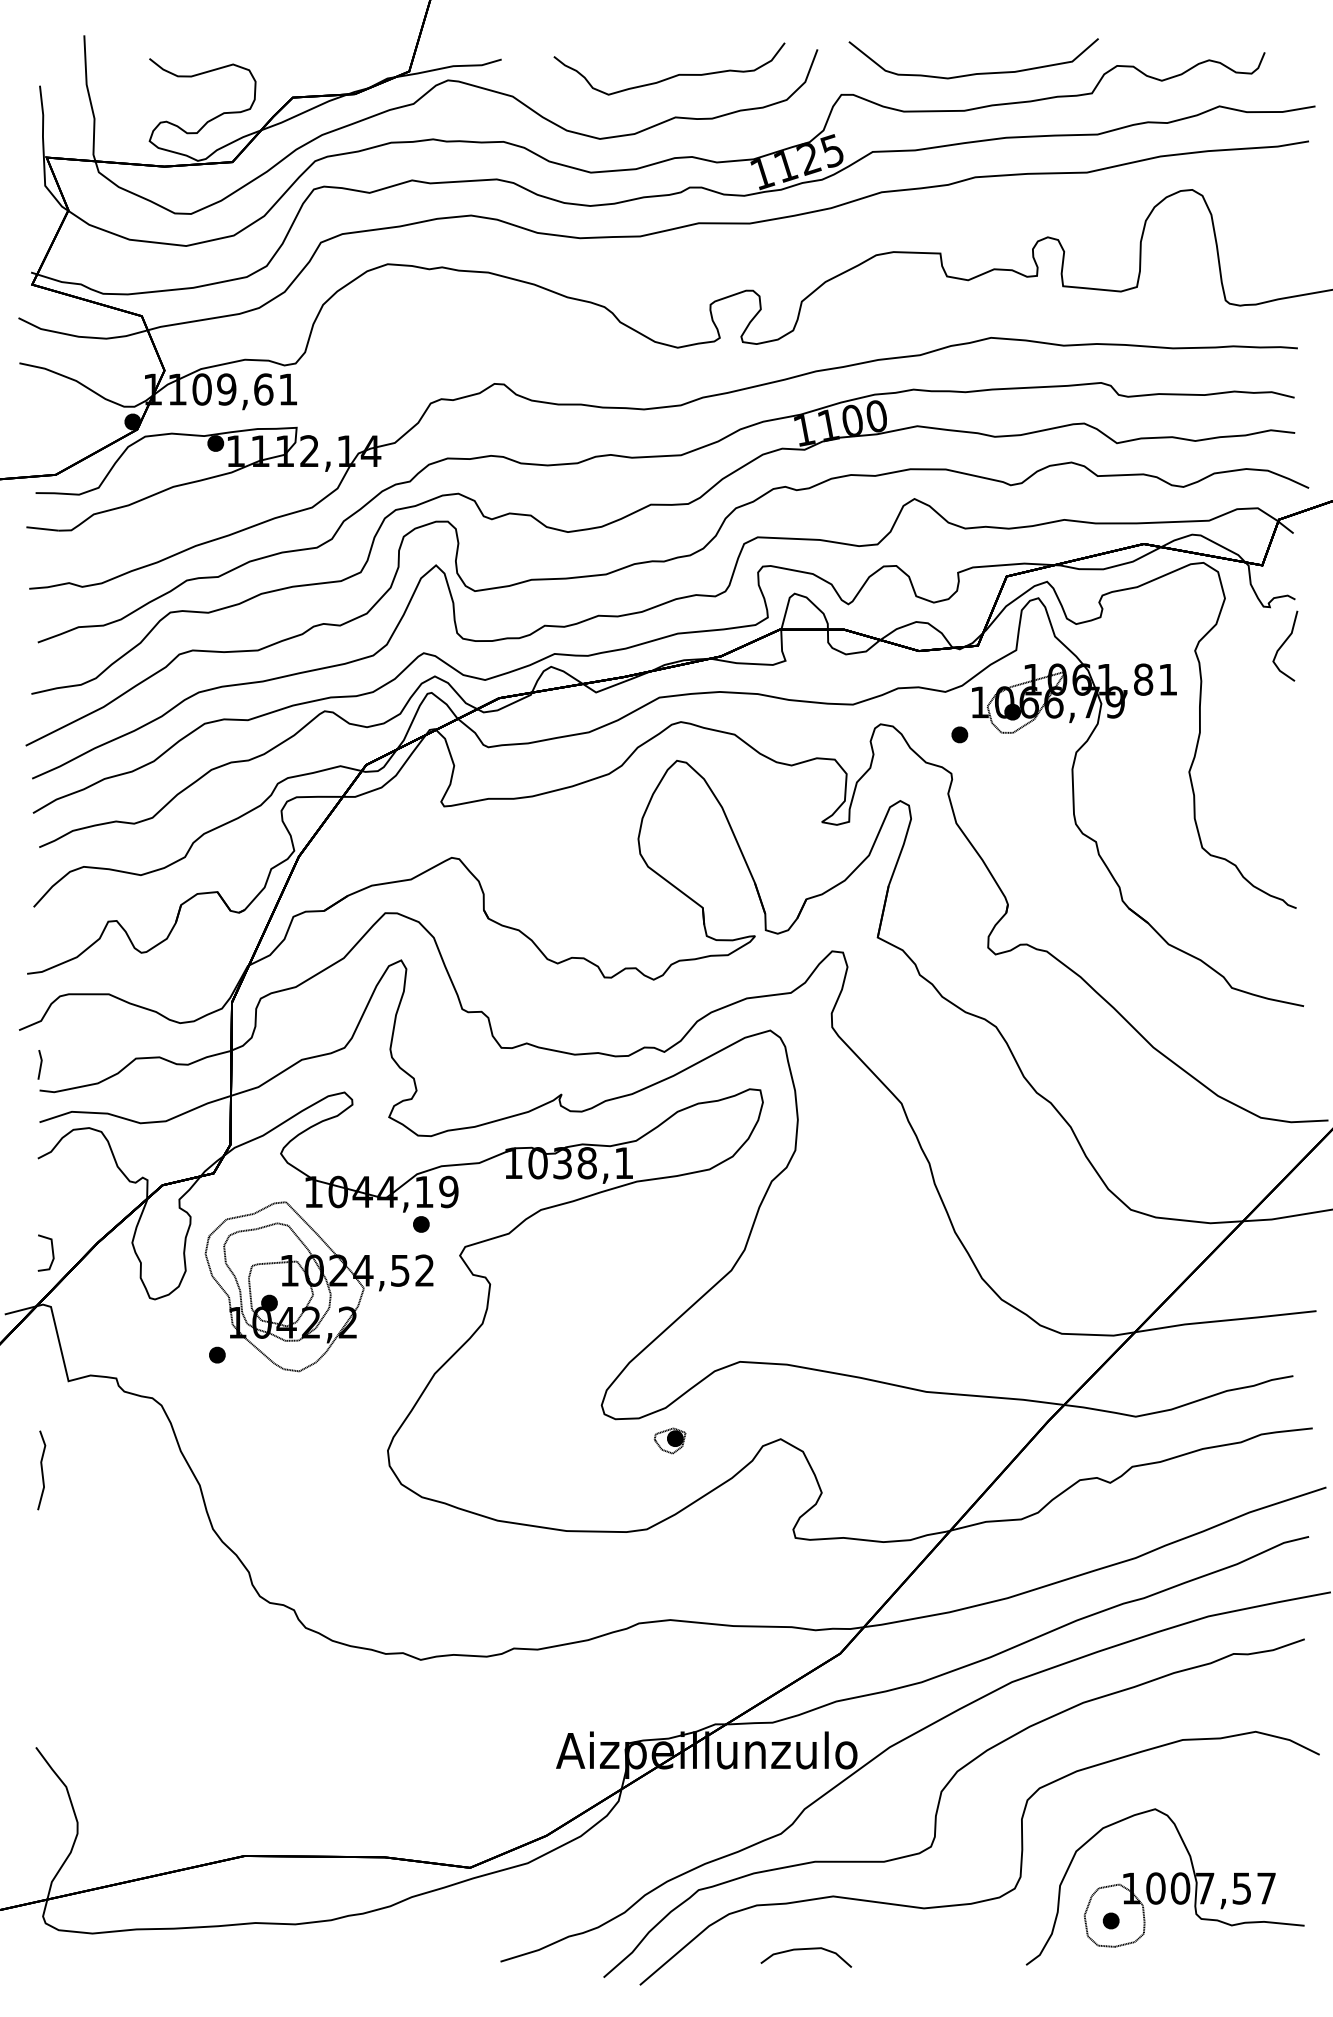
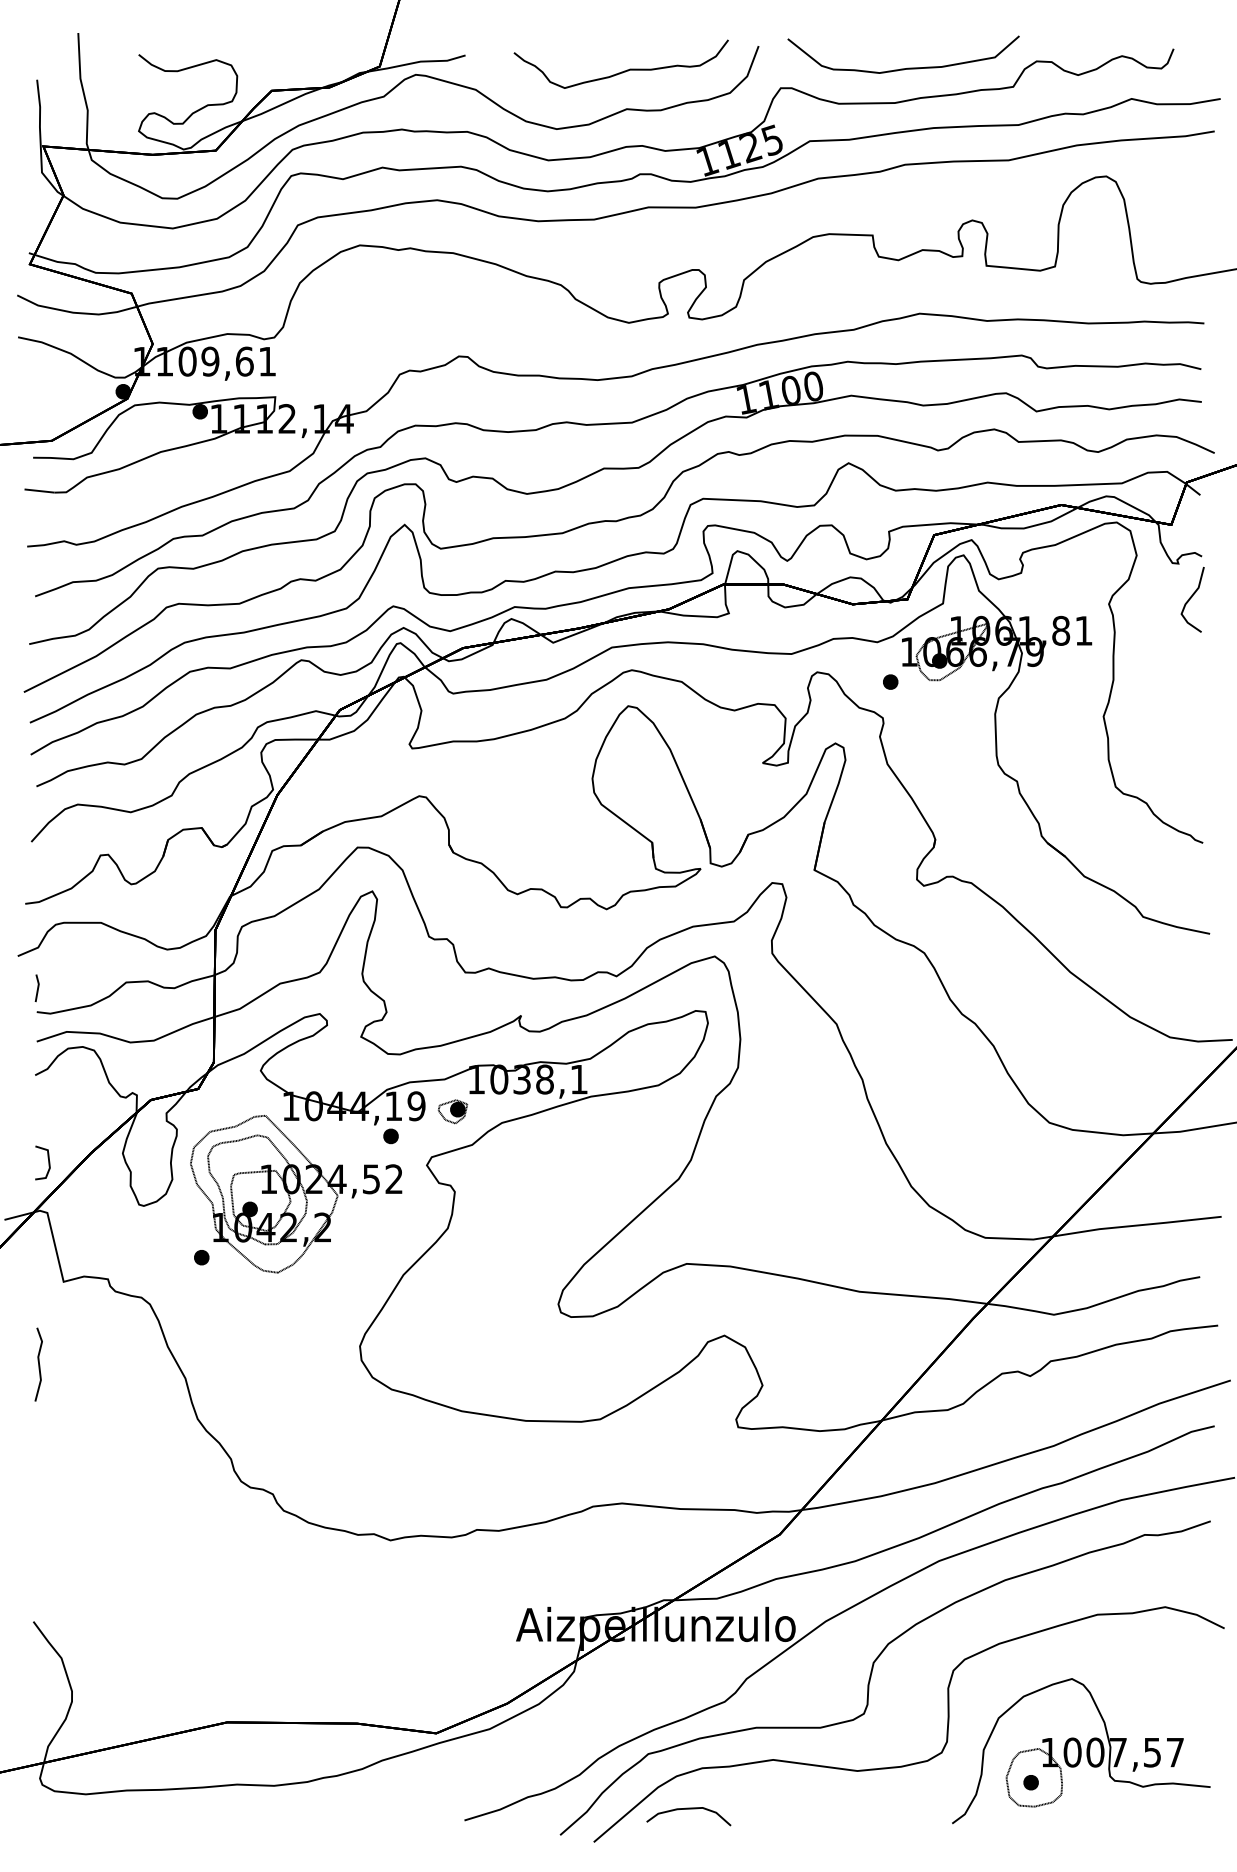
part: (669, 1440) -> (452, 1111), moved
curve: (806, 1949) -> (689, 1809), moved

